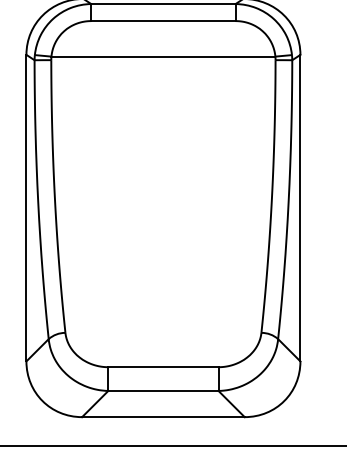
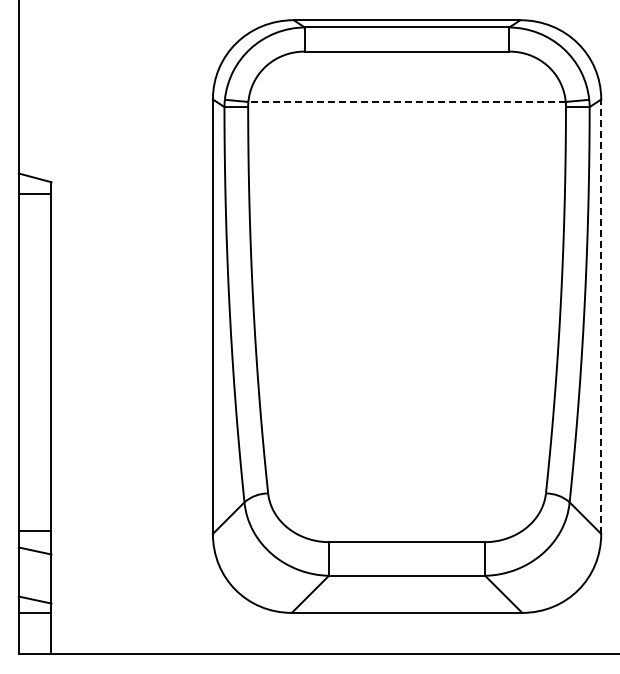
line: (163, 56) -> (407, 101), solid -> dashed
line: (300, 207) -> (601, 316), solid -> dashed

